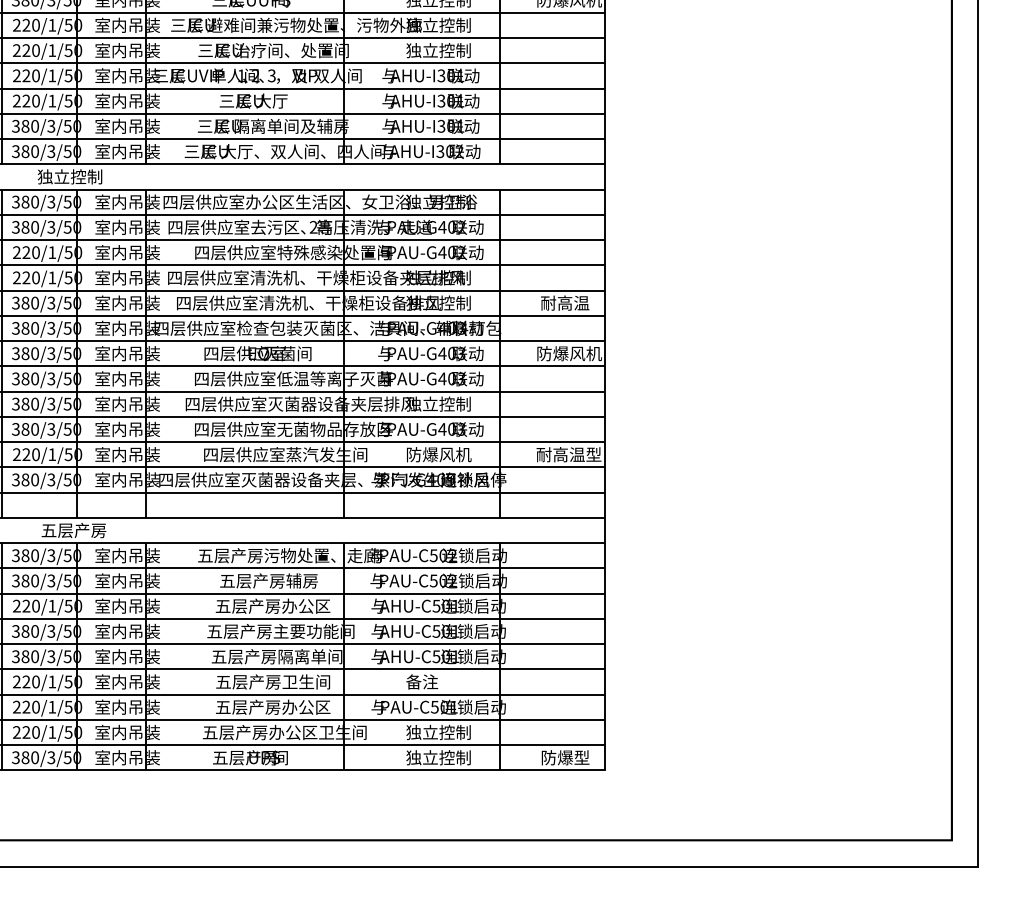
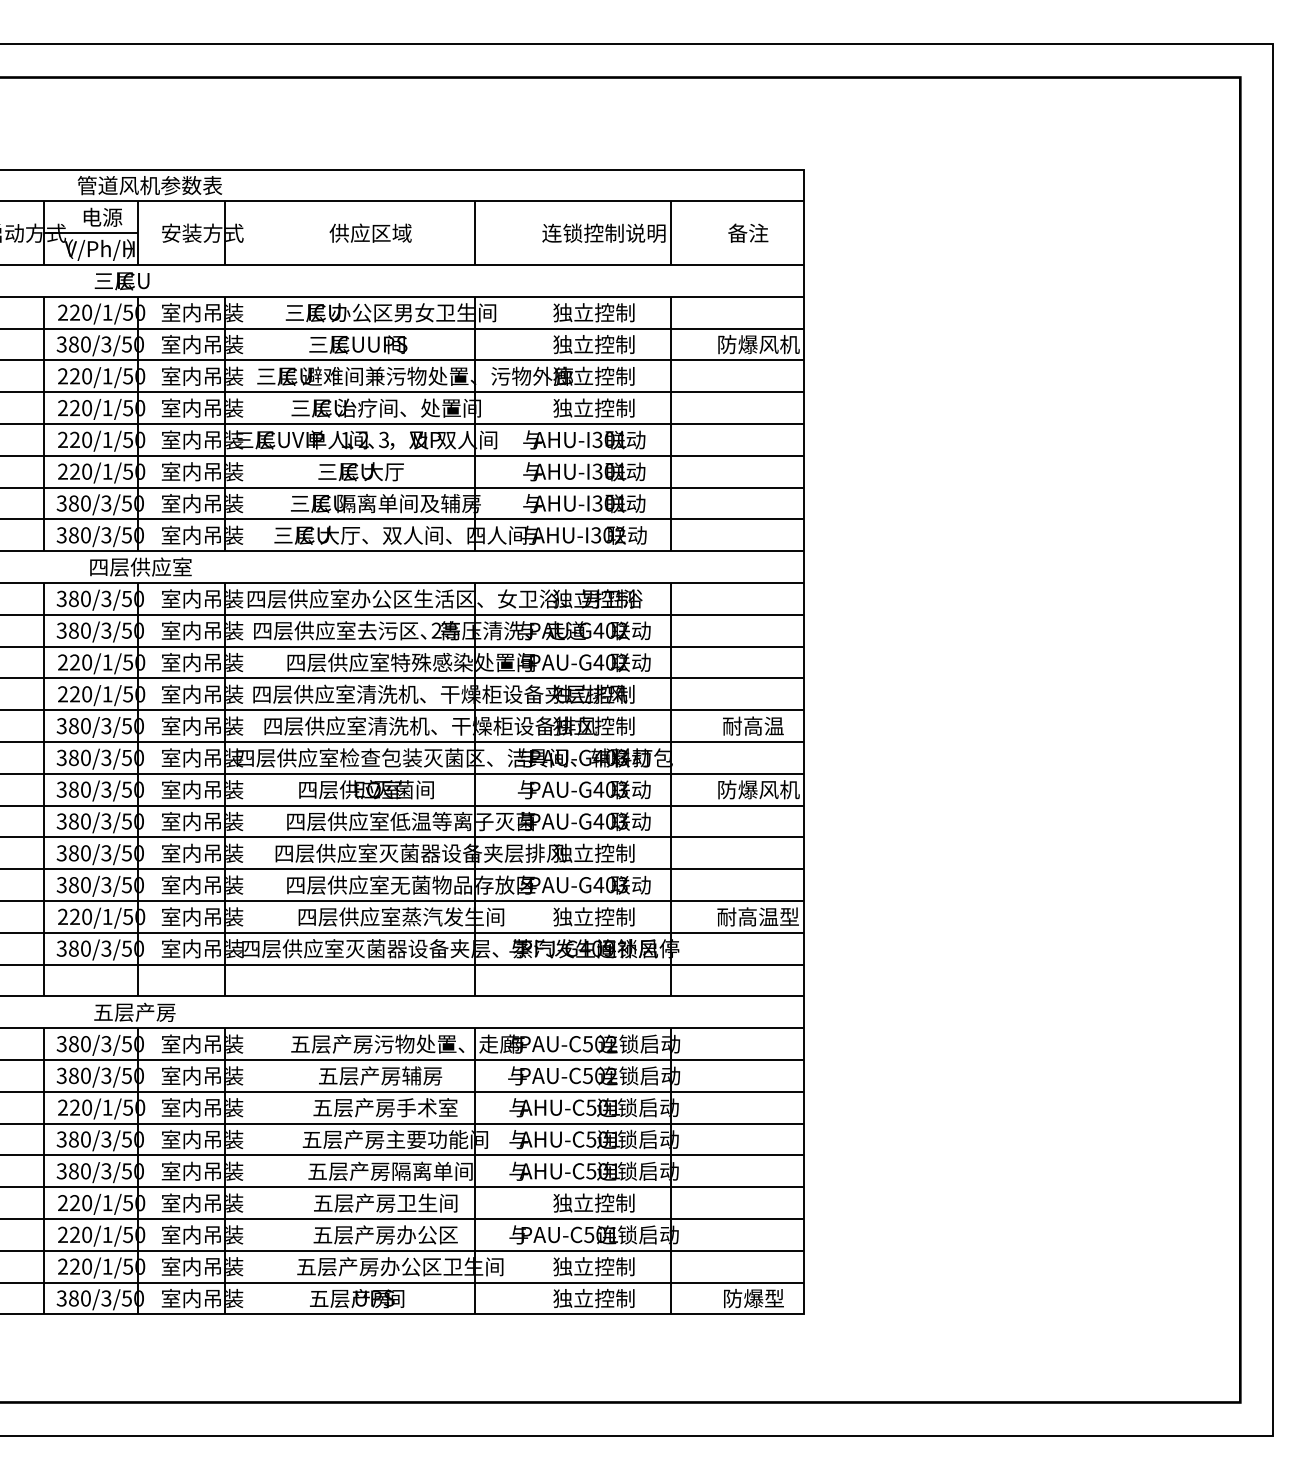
text: (78, 176) -> (140, 566), 独立控制 -> 四层供应室
text: (439, 454) -> (594, 916), 防爆风机 -> 独立控制
text: (306, 606) -> (427, 1107), 五层产房办公区 -> 五层产房手术室
text: (438, 681) -> (593, 1202), 备注 -> 独立控制

